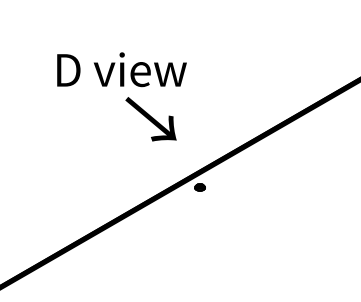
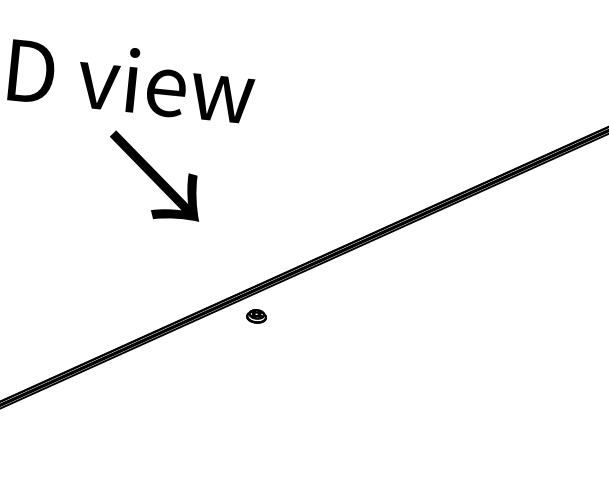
text: (150, 119) -> (153, 177), moved

